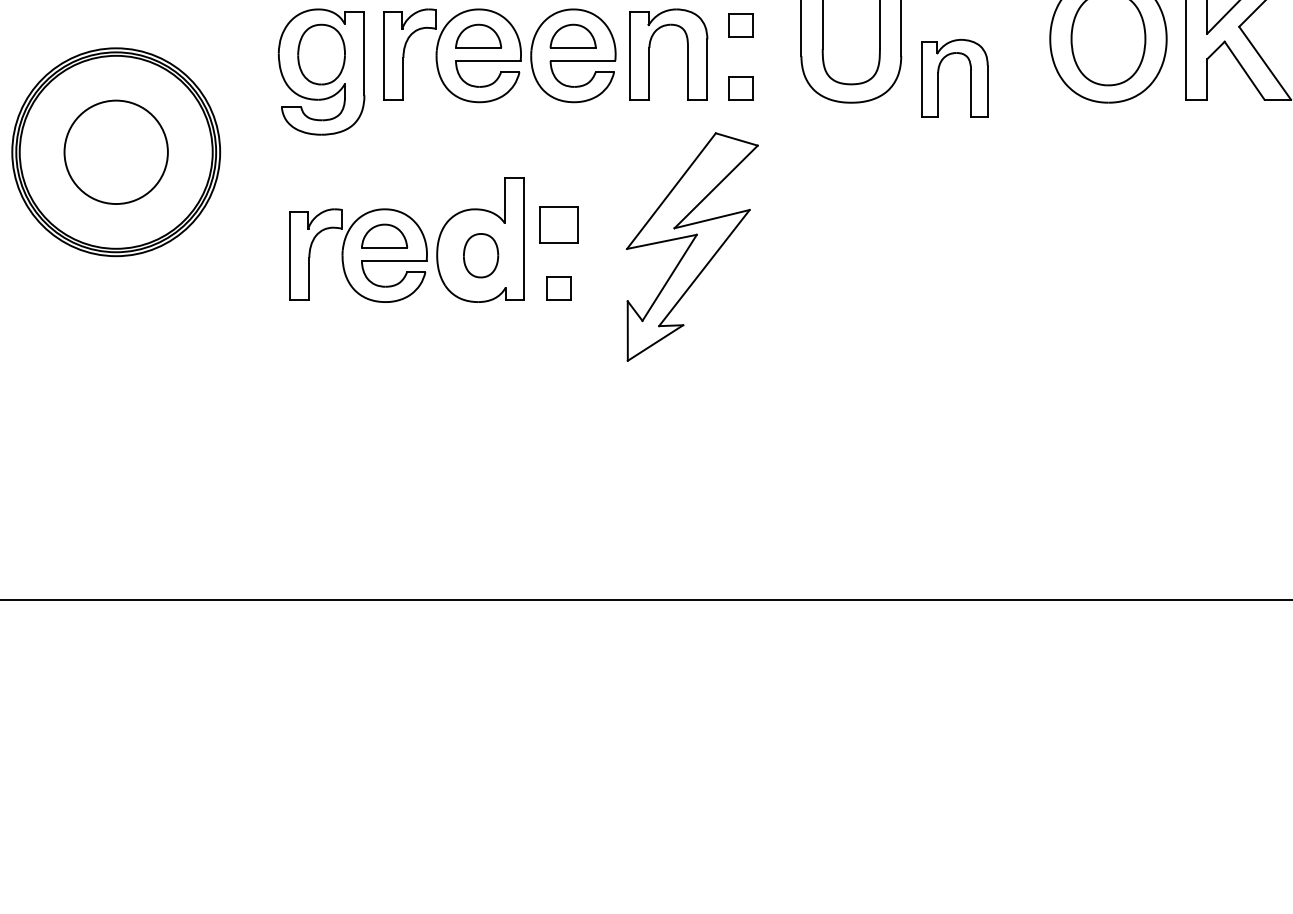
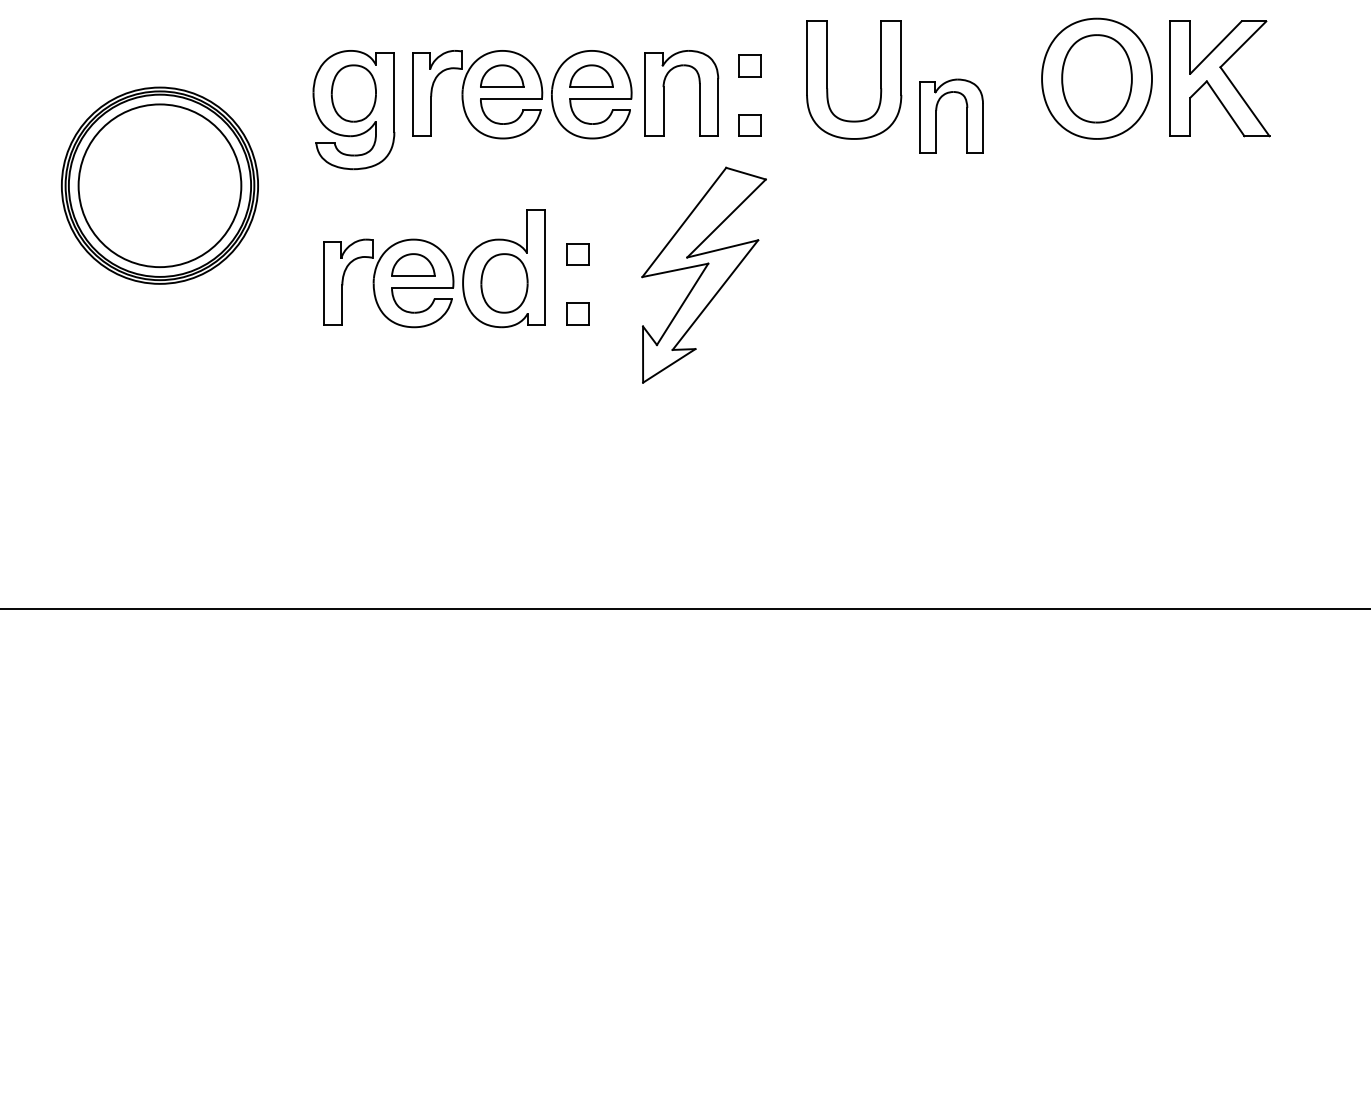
circle: (115, 152) -> (159, 185), size x1.67
part: (558, 225) -> (577, 254), size x0.62
part: (481, 255) -> (504, 283), size x1.43

